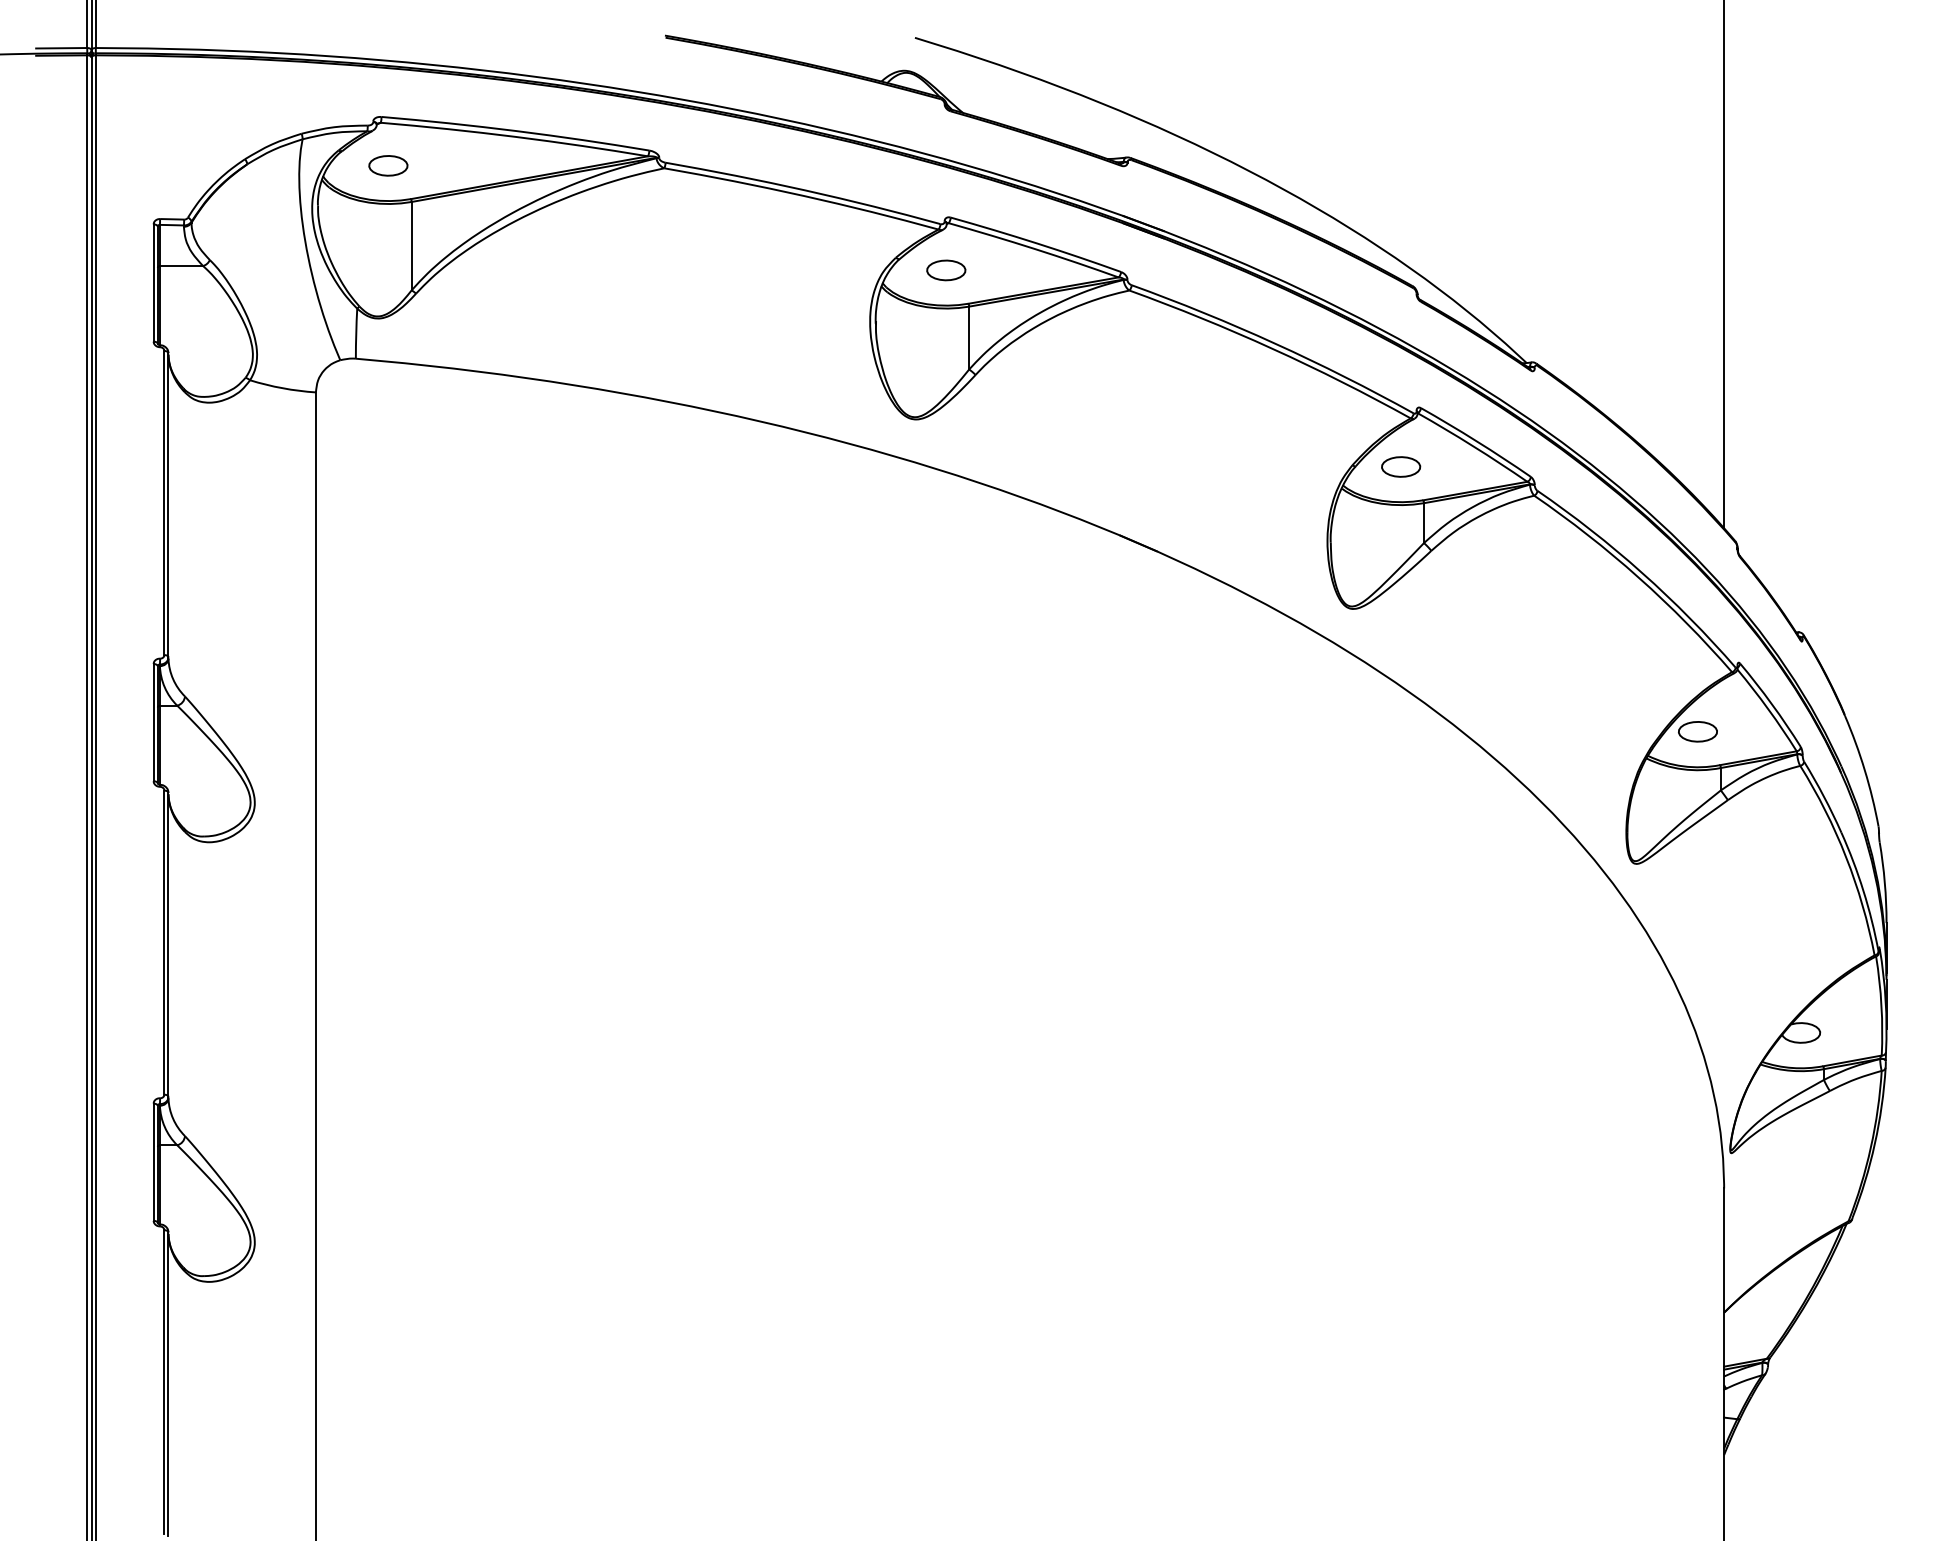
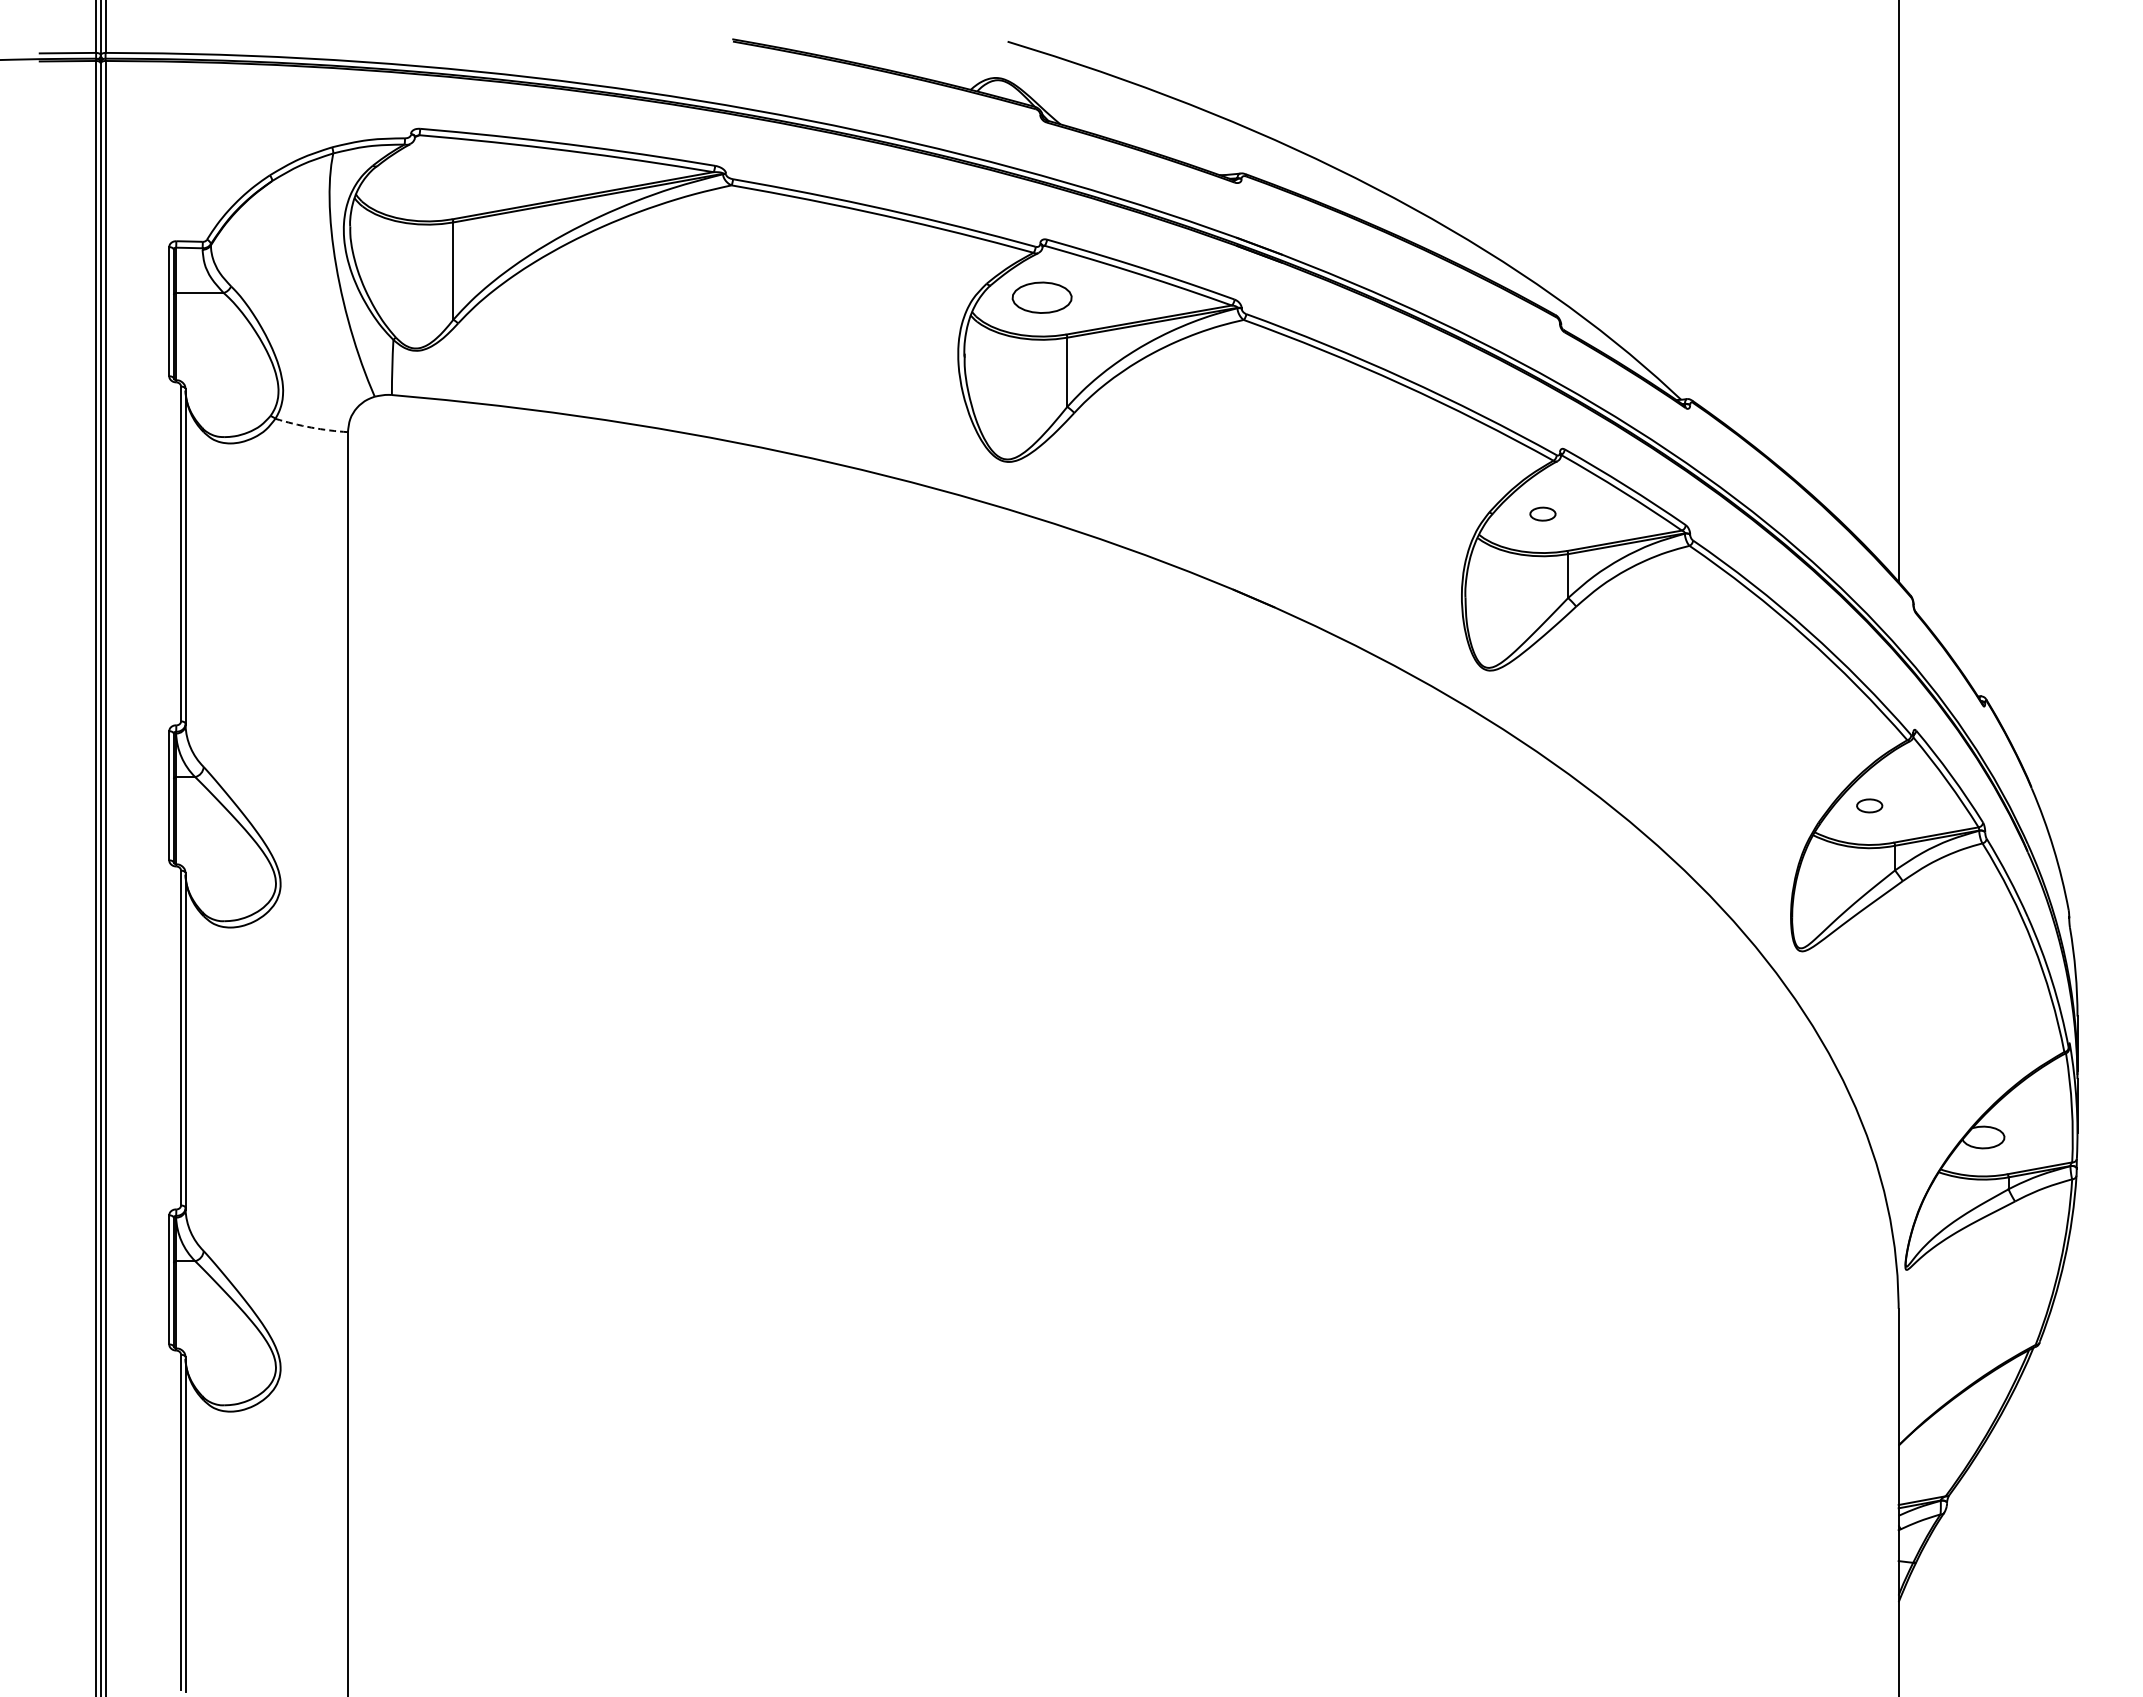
part: (388, 165) -> (427, 182), removed
part: (945, 270) -> (1041, 297), size x1.4
arc: (282, 388) -> (311, 427), solid -> dashed
part: (1400, 466) -> (1542, 513), size x0.6
part: (1697, 731) -> (1869, 805), size x0.6

